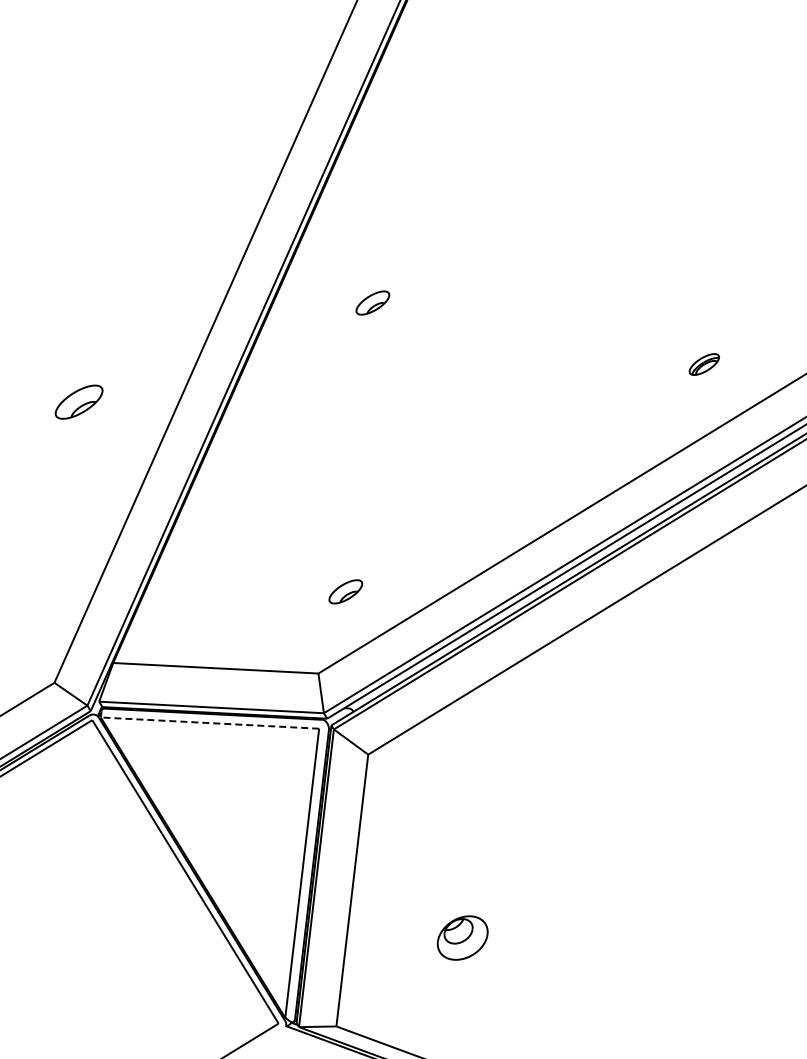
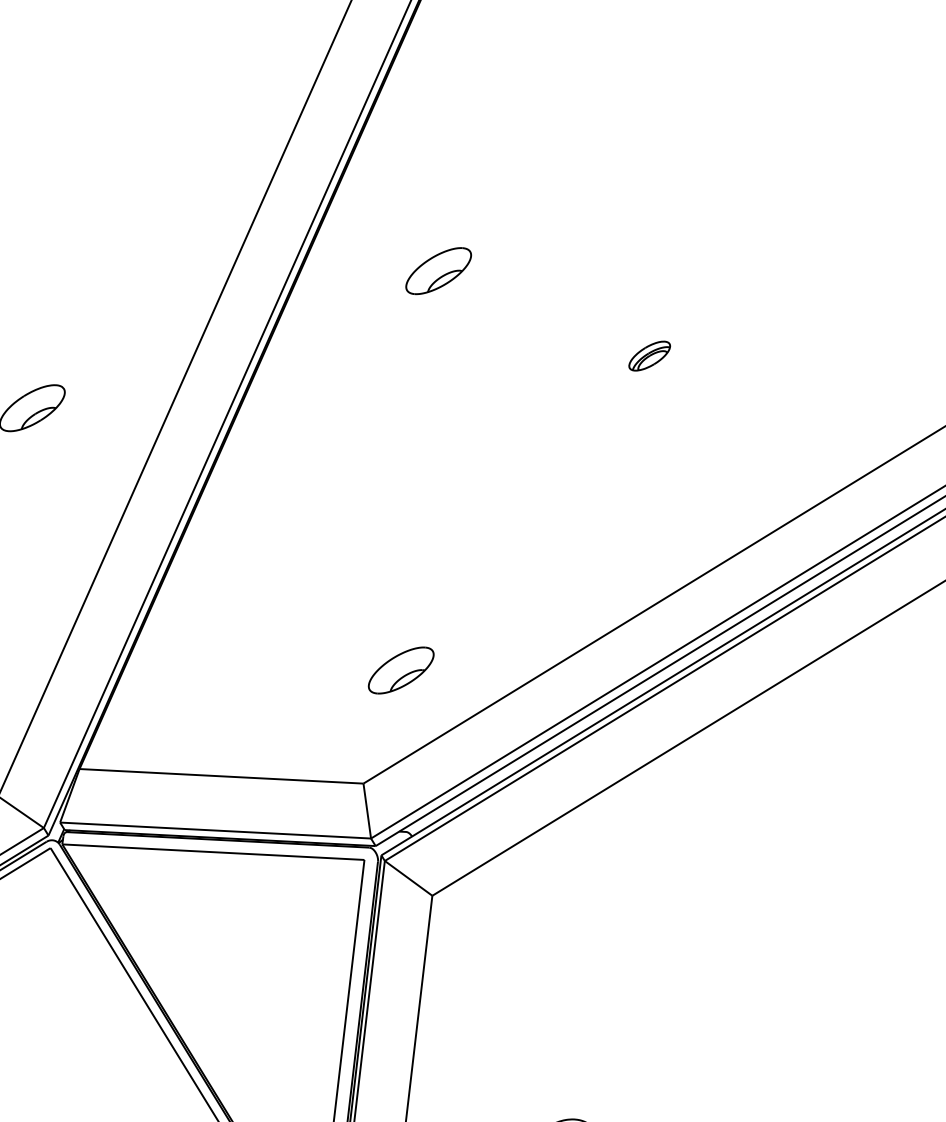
part: (372, 302) -> (438, 270), size x1.43
part: (703, 364) -> (648, 356), moved
part: (345, 591) -> (400, 670), size x1.43
line: (209, 723) -> (212, 852), dashed -> solid

